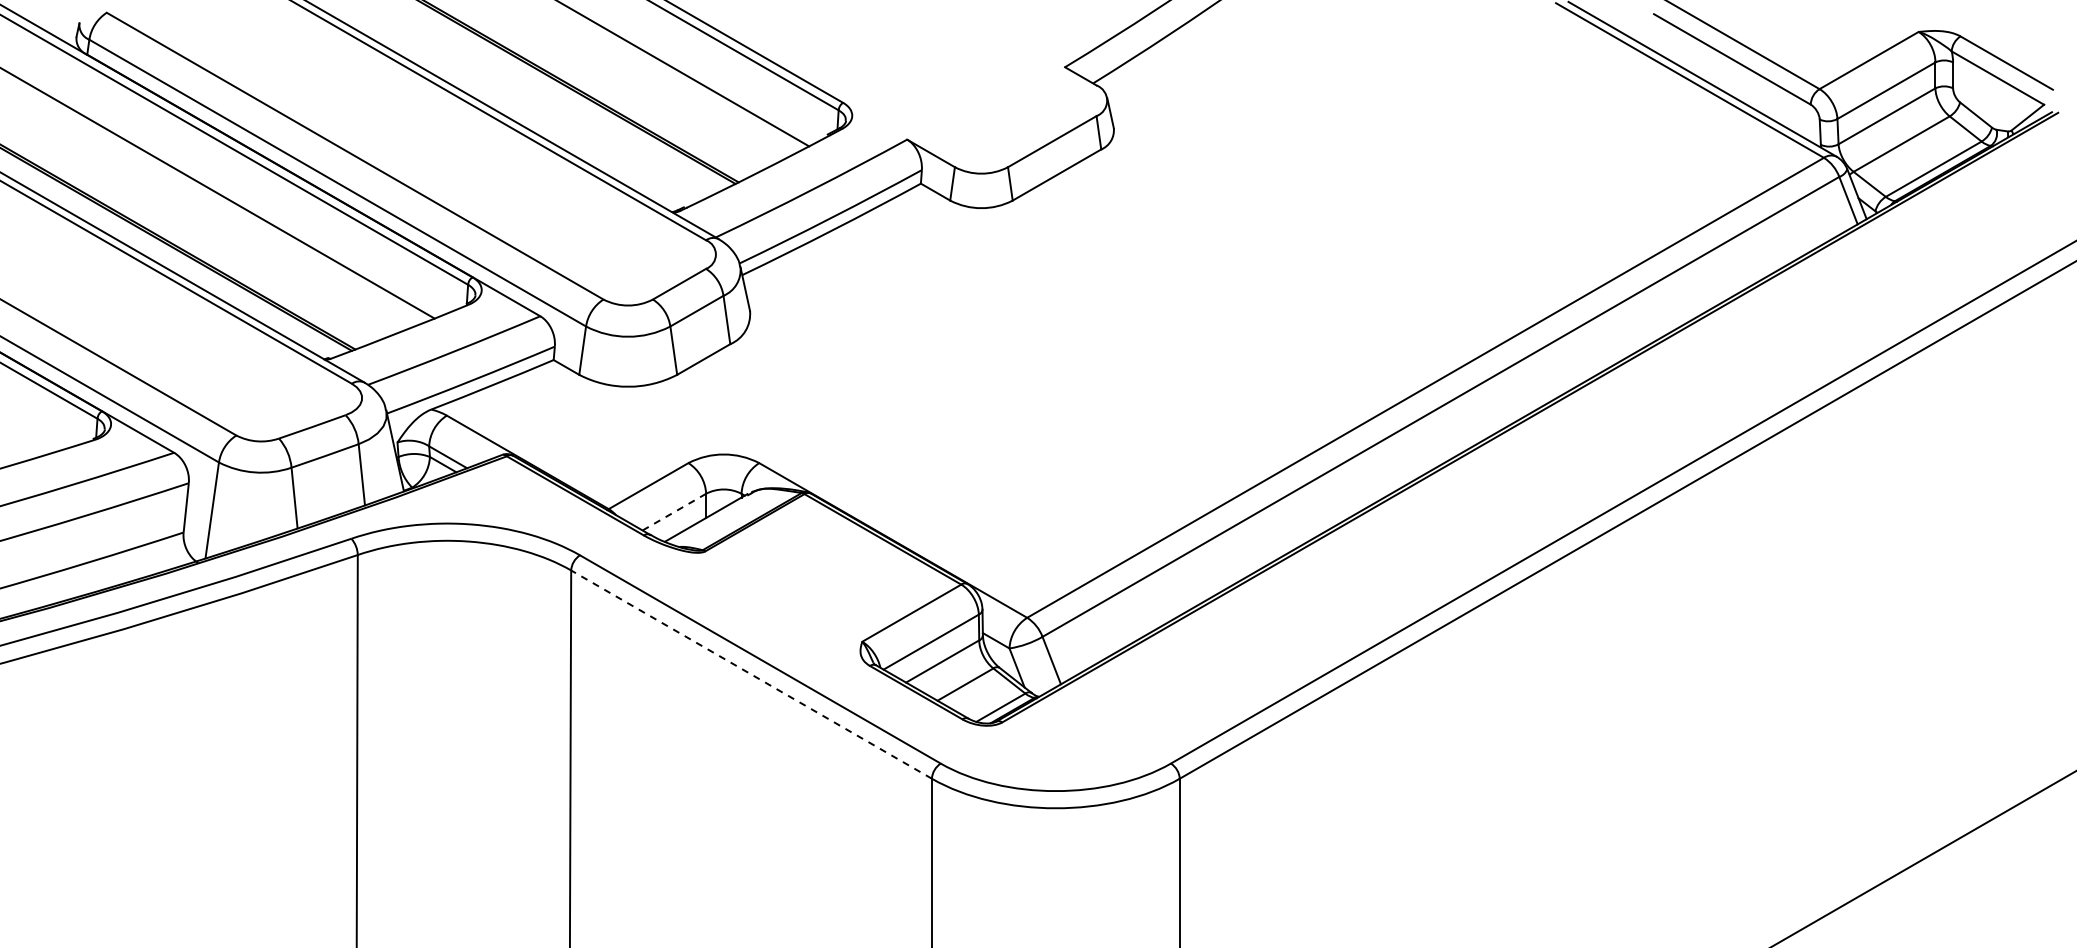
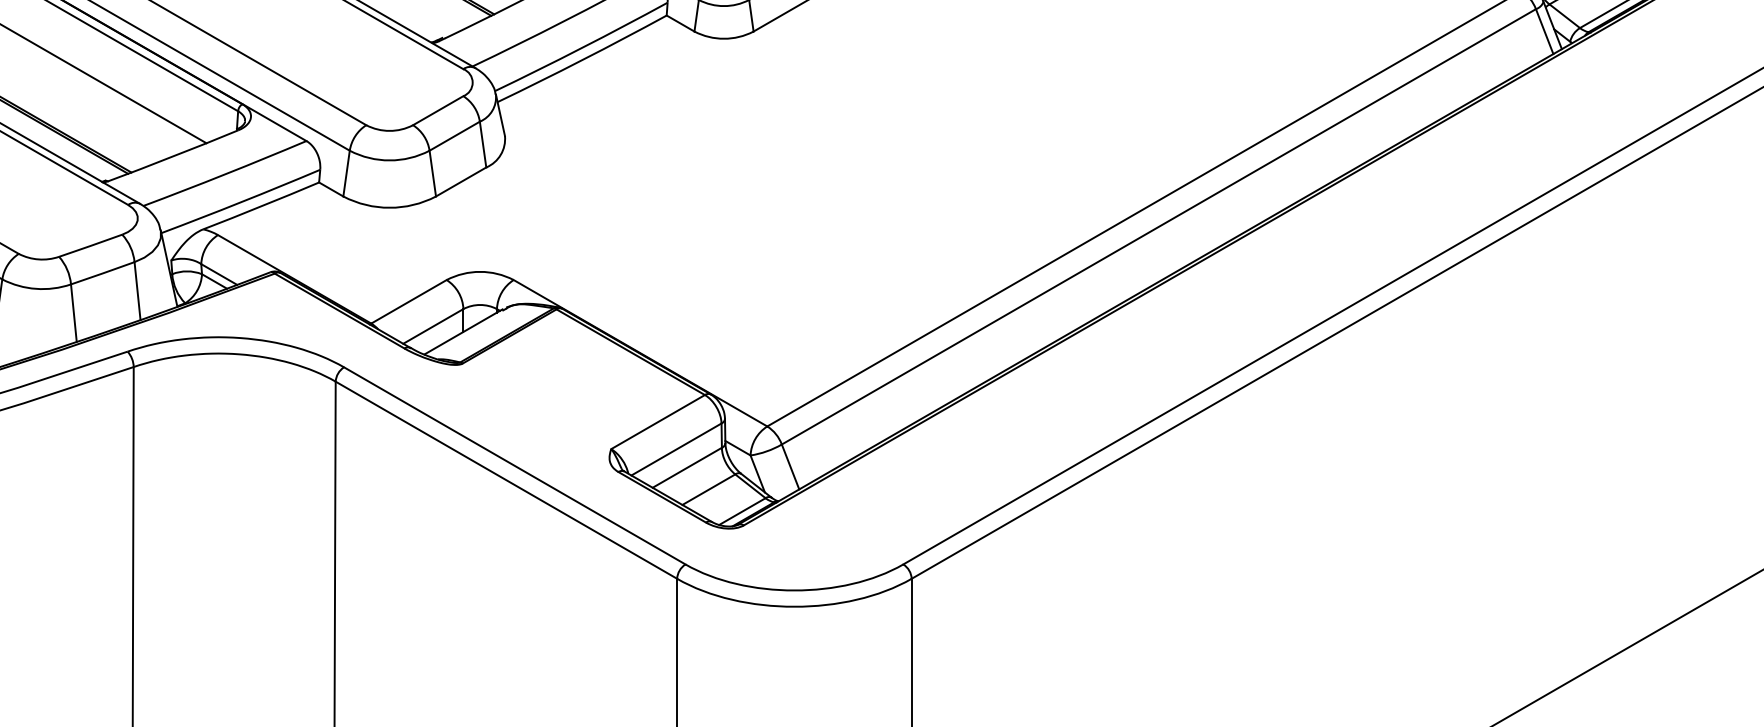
line: (674, 512) -> (433, 326), dashed -> solid
line: (751, 674) -> (506, 480), dashed -> solid

